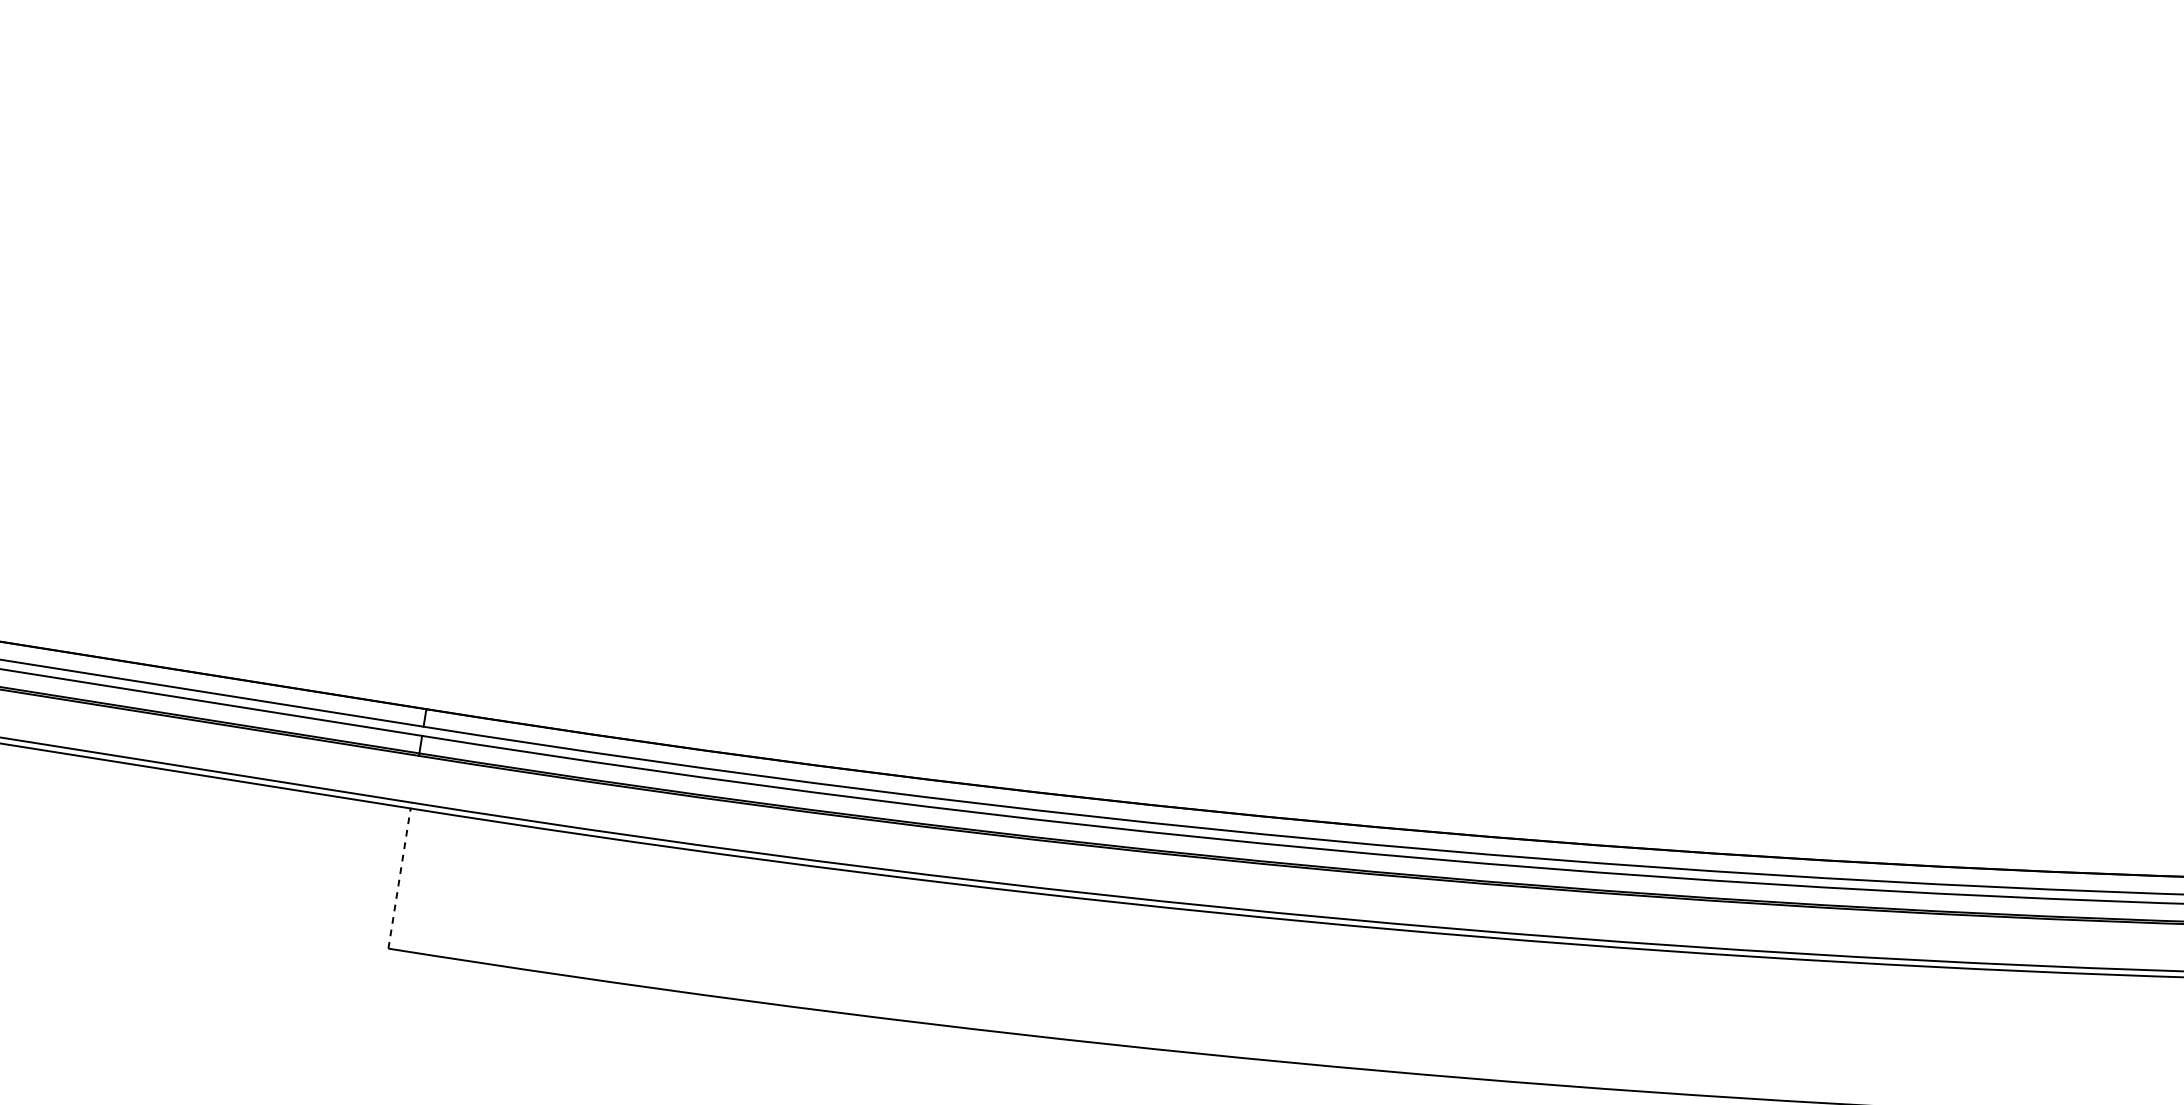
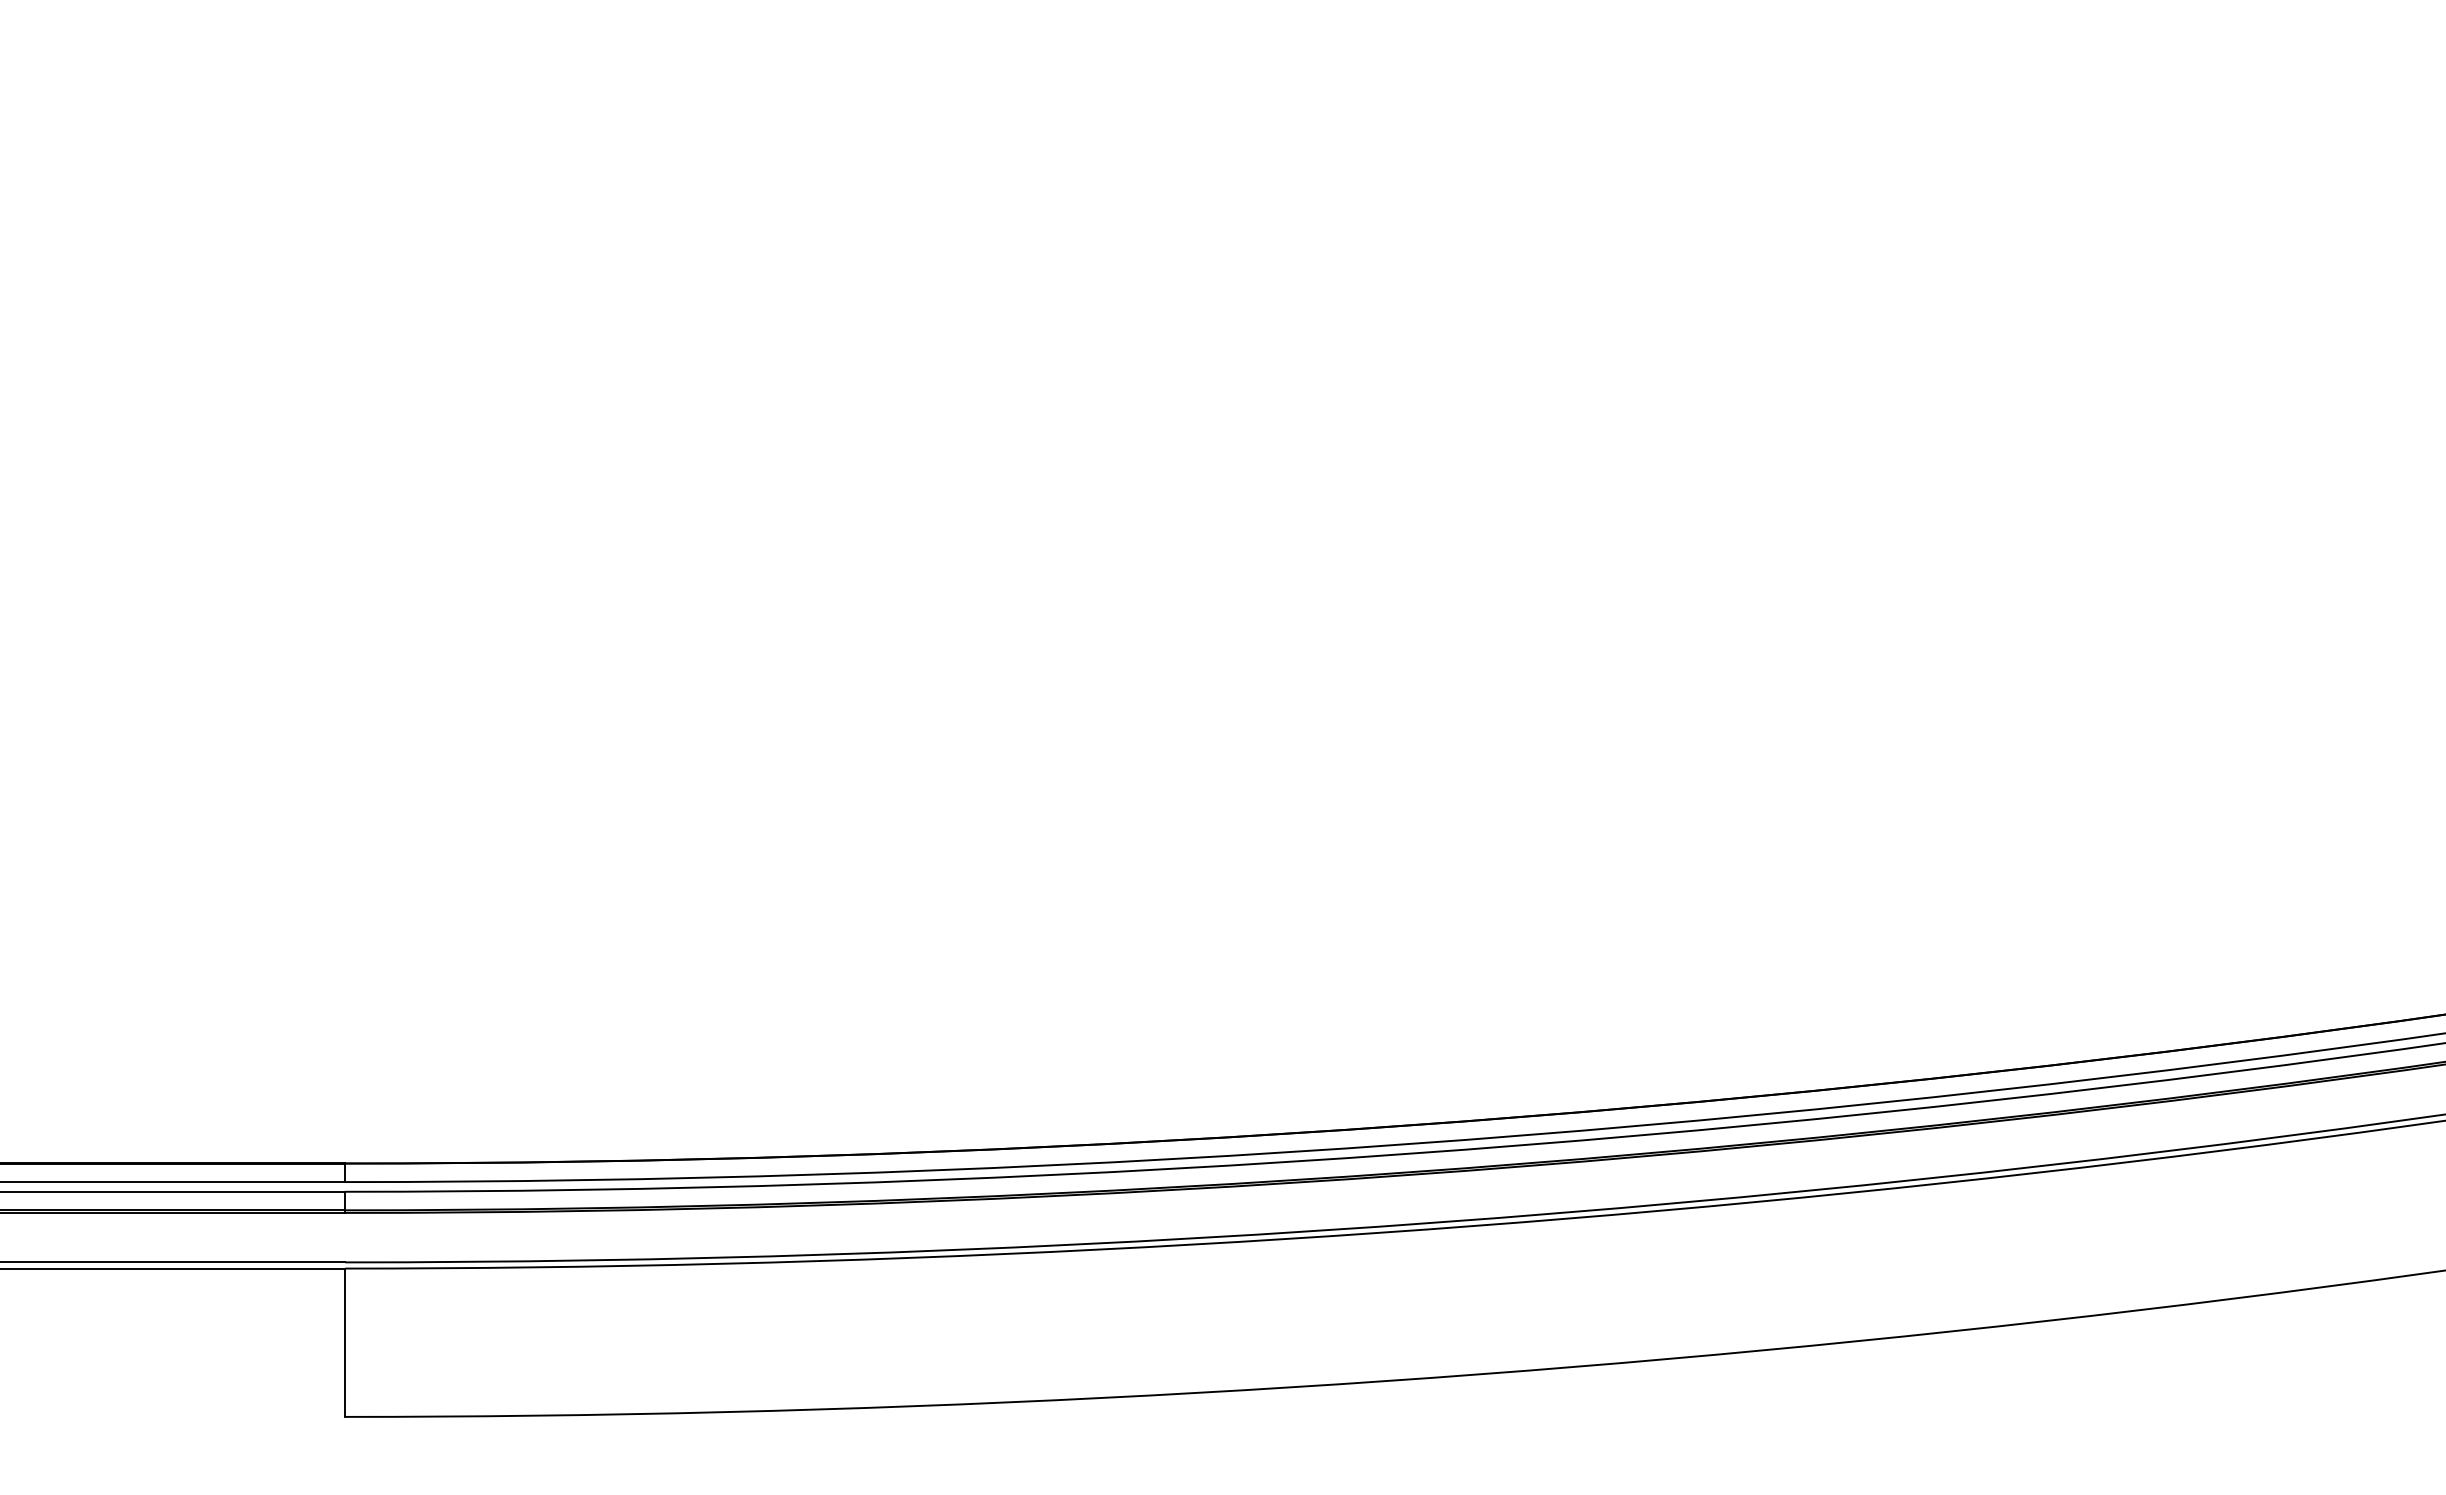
line: (399, 878) -> (345, 1342), dashed -> solid

